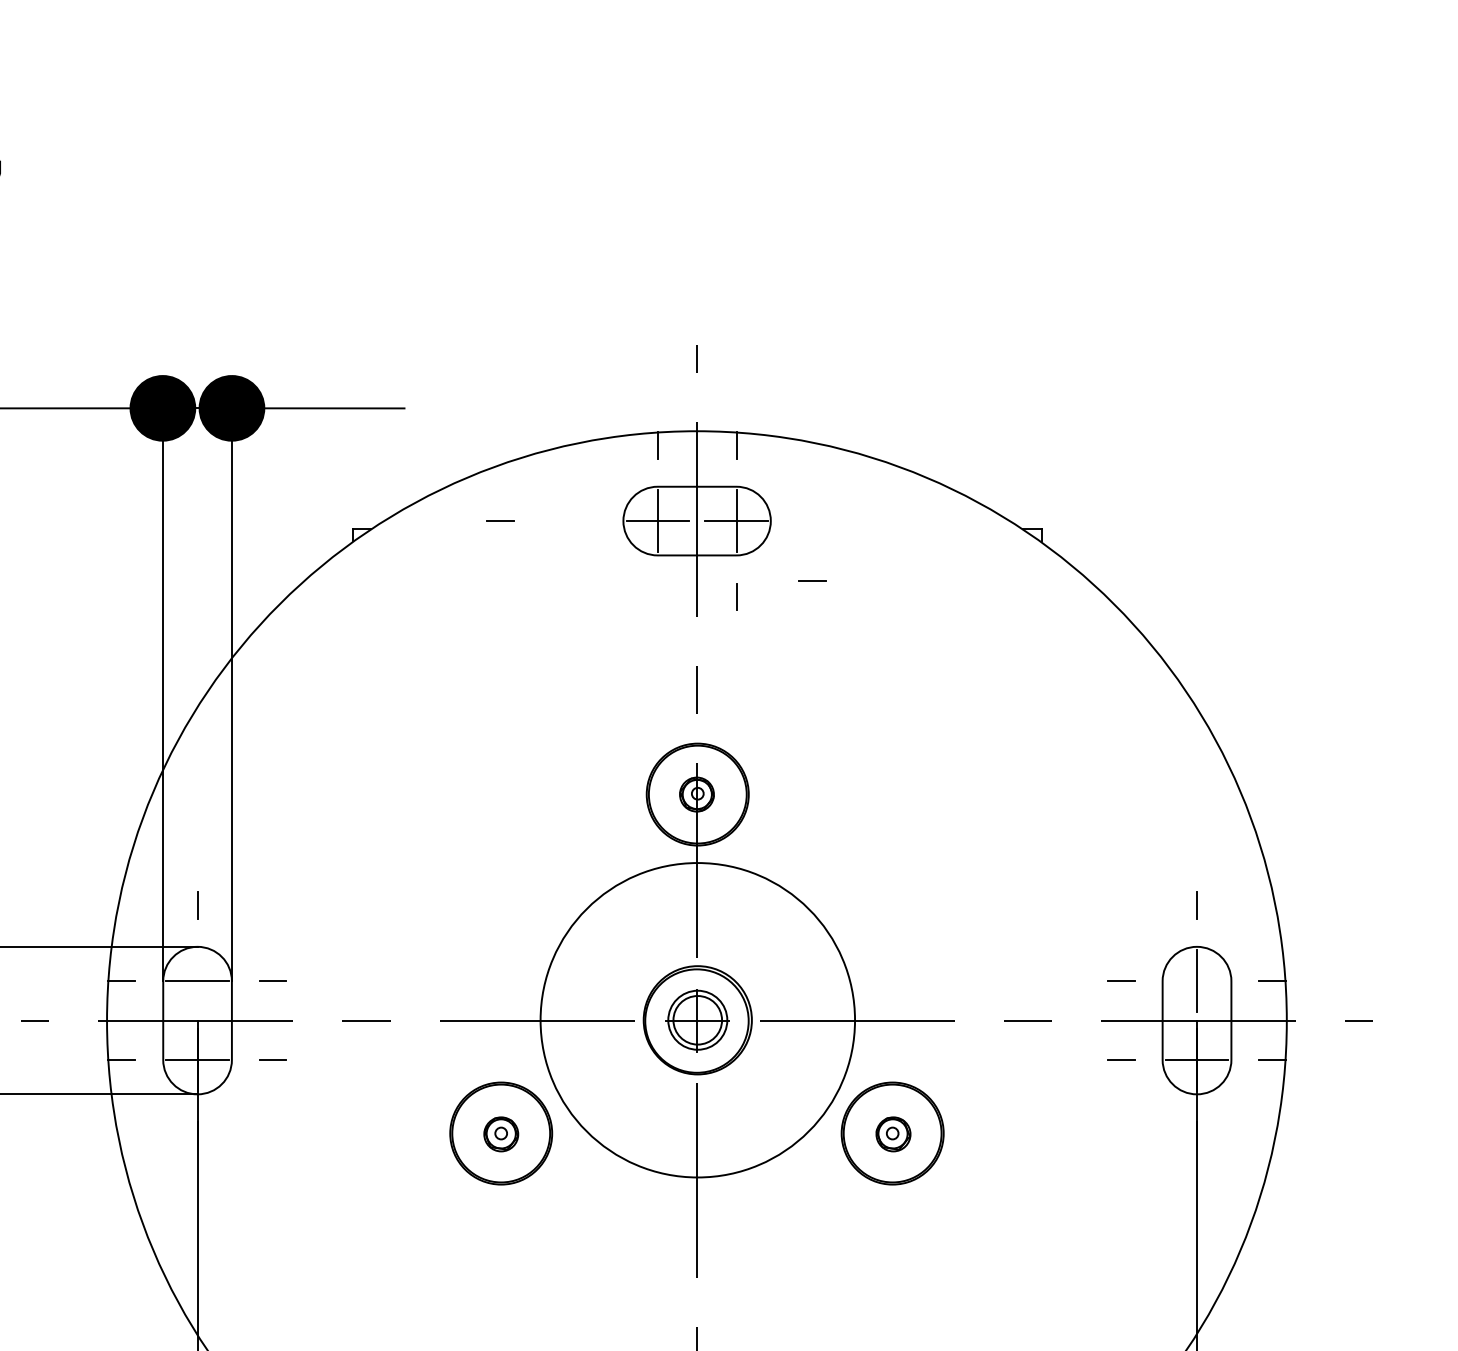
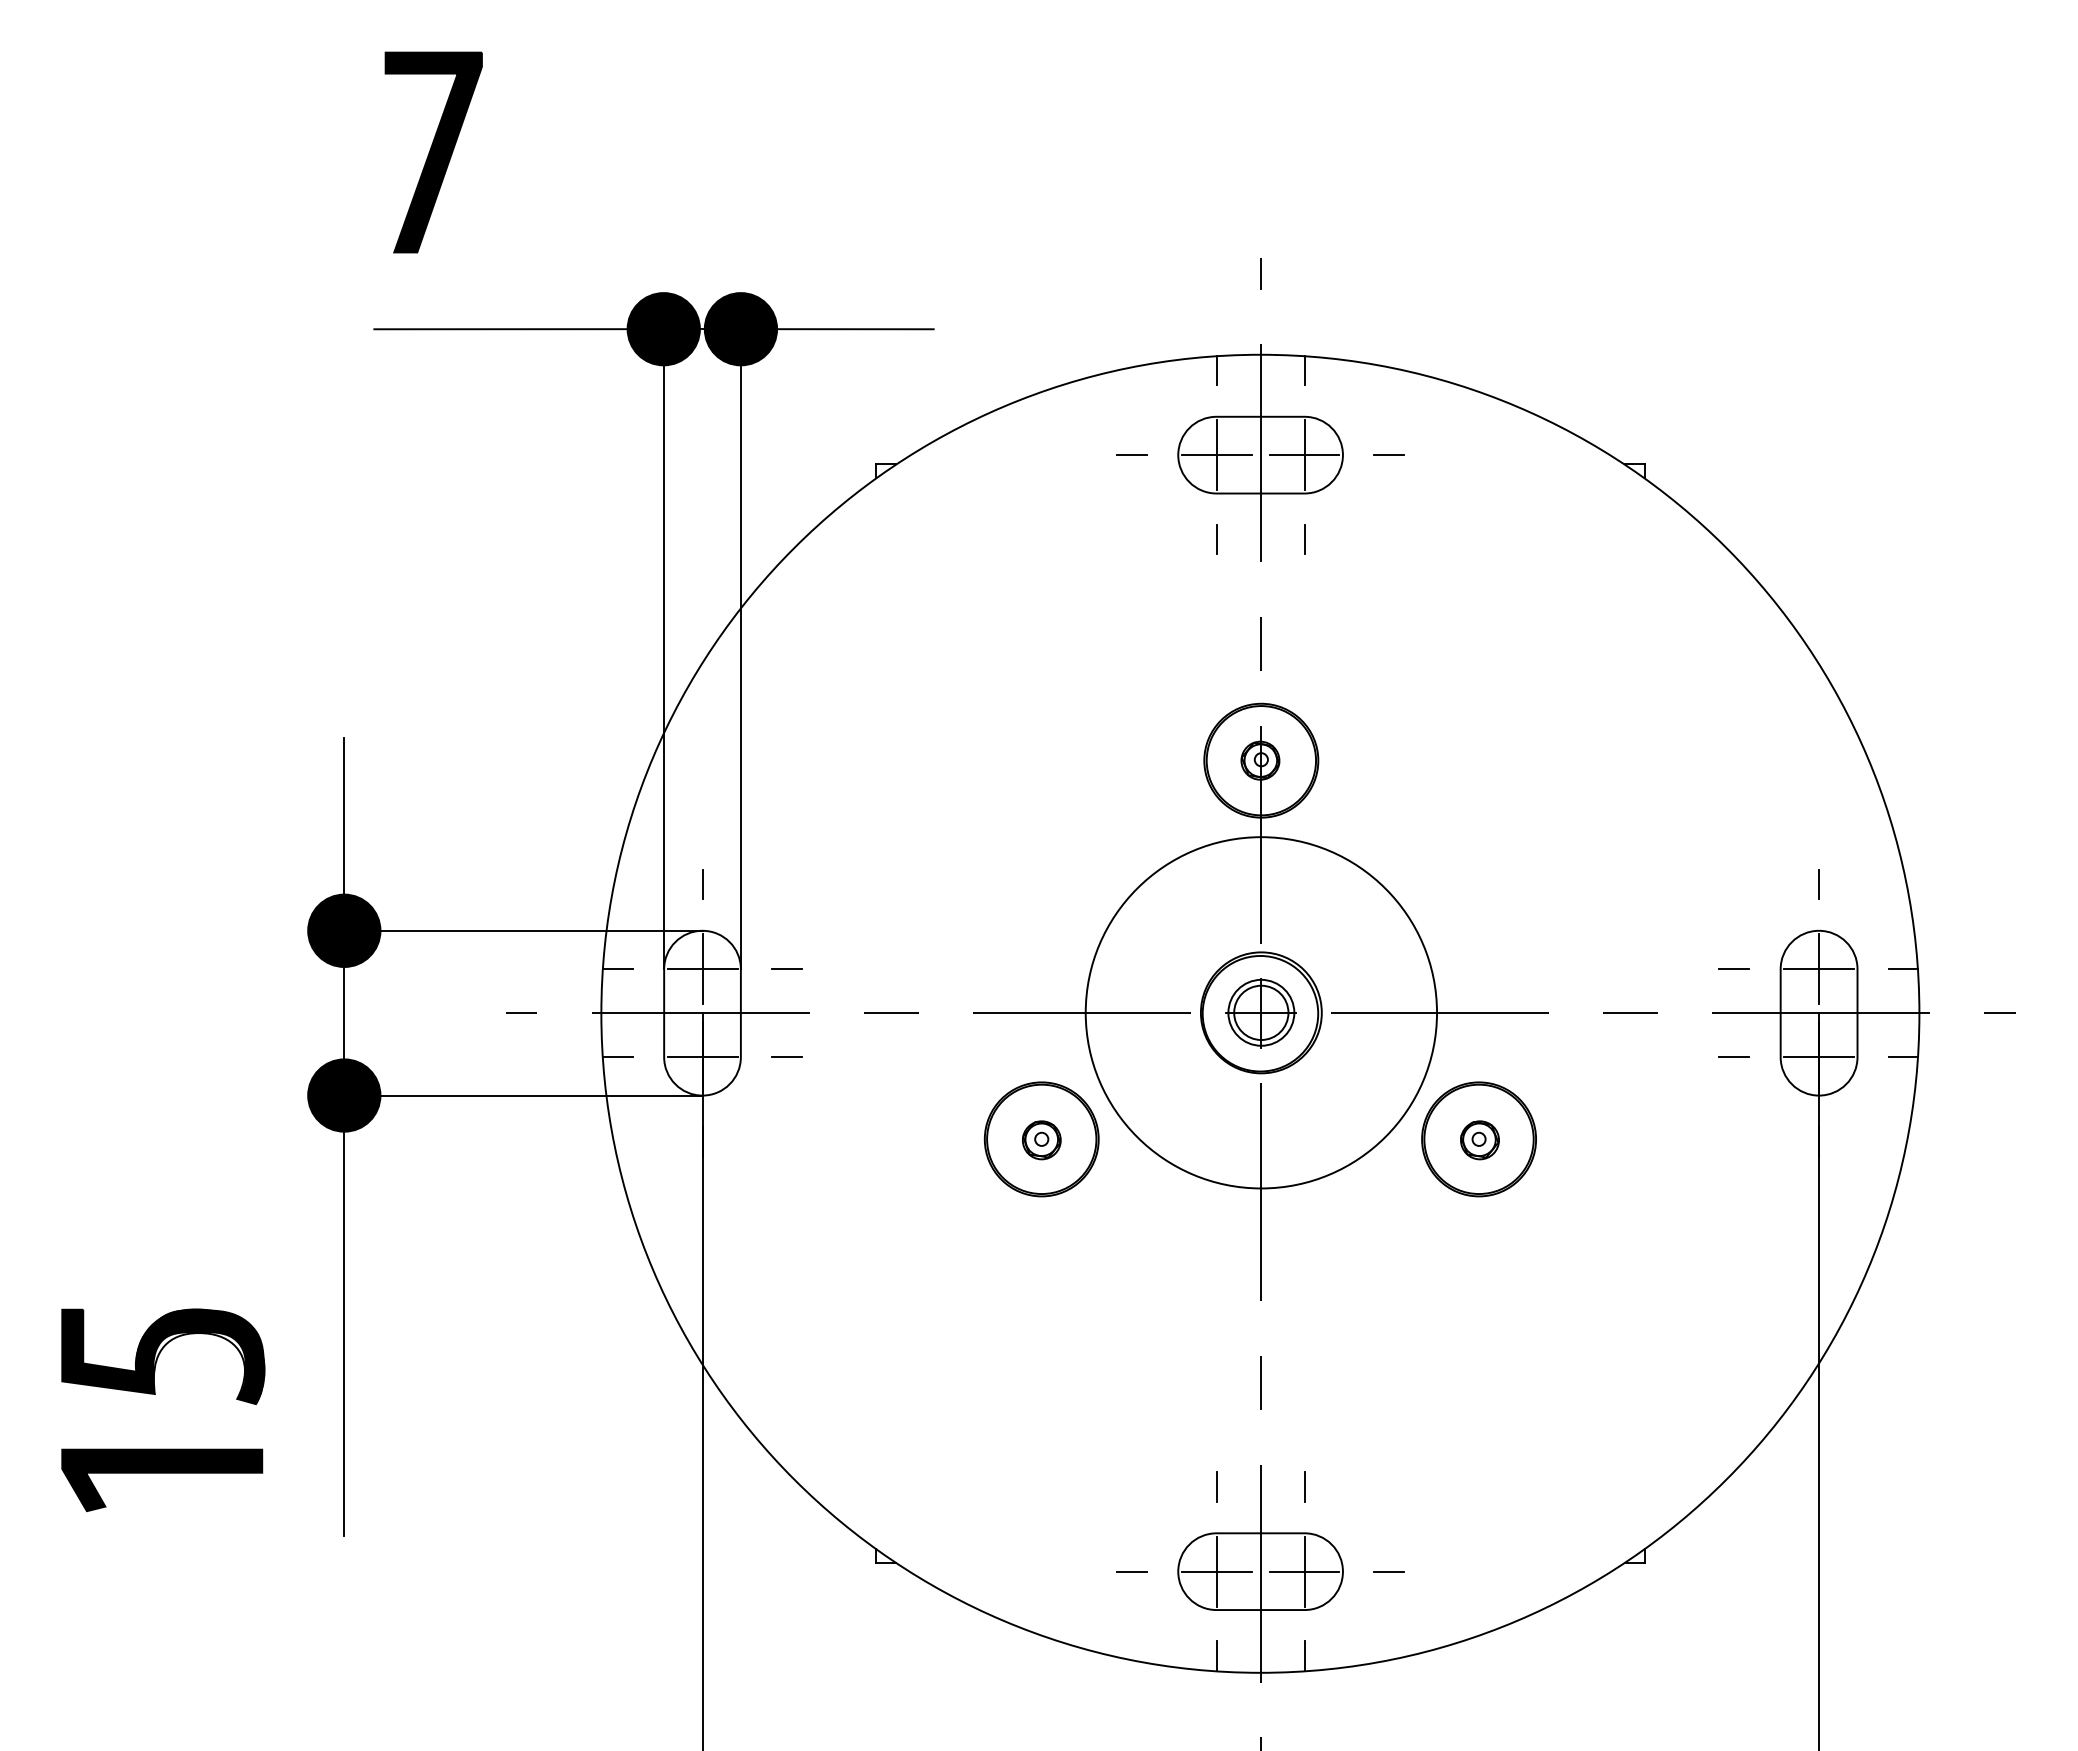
line: (500, 520) -> (1131, 454), moved
line: (811, 580) -> (1388, 454), moved
line: (657, 596) -> (1216, 539), added
line: (197, 981) -> (702, 969), added
line: (1197, 981) -> (1819, 969), added

